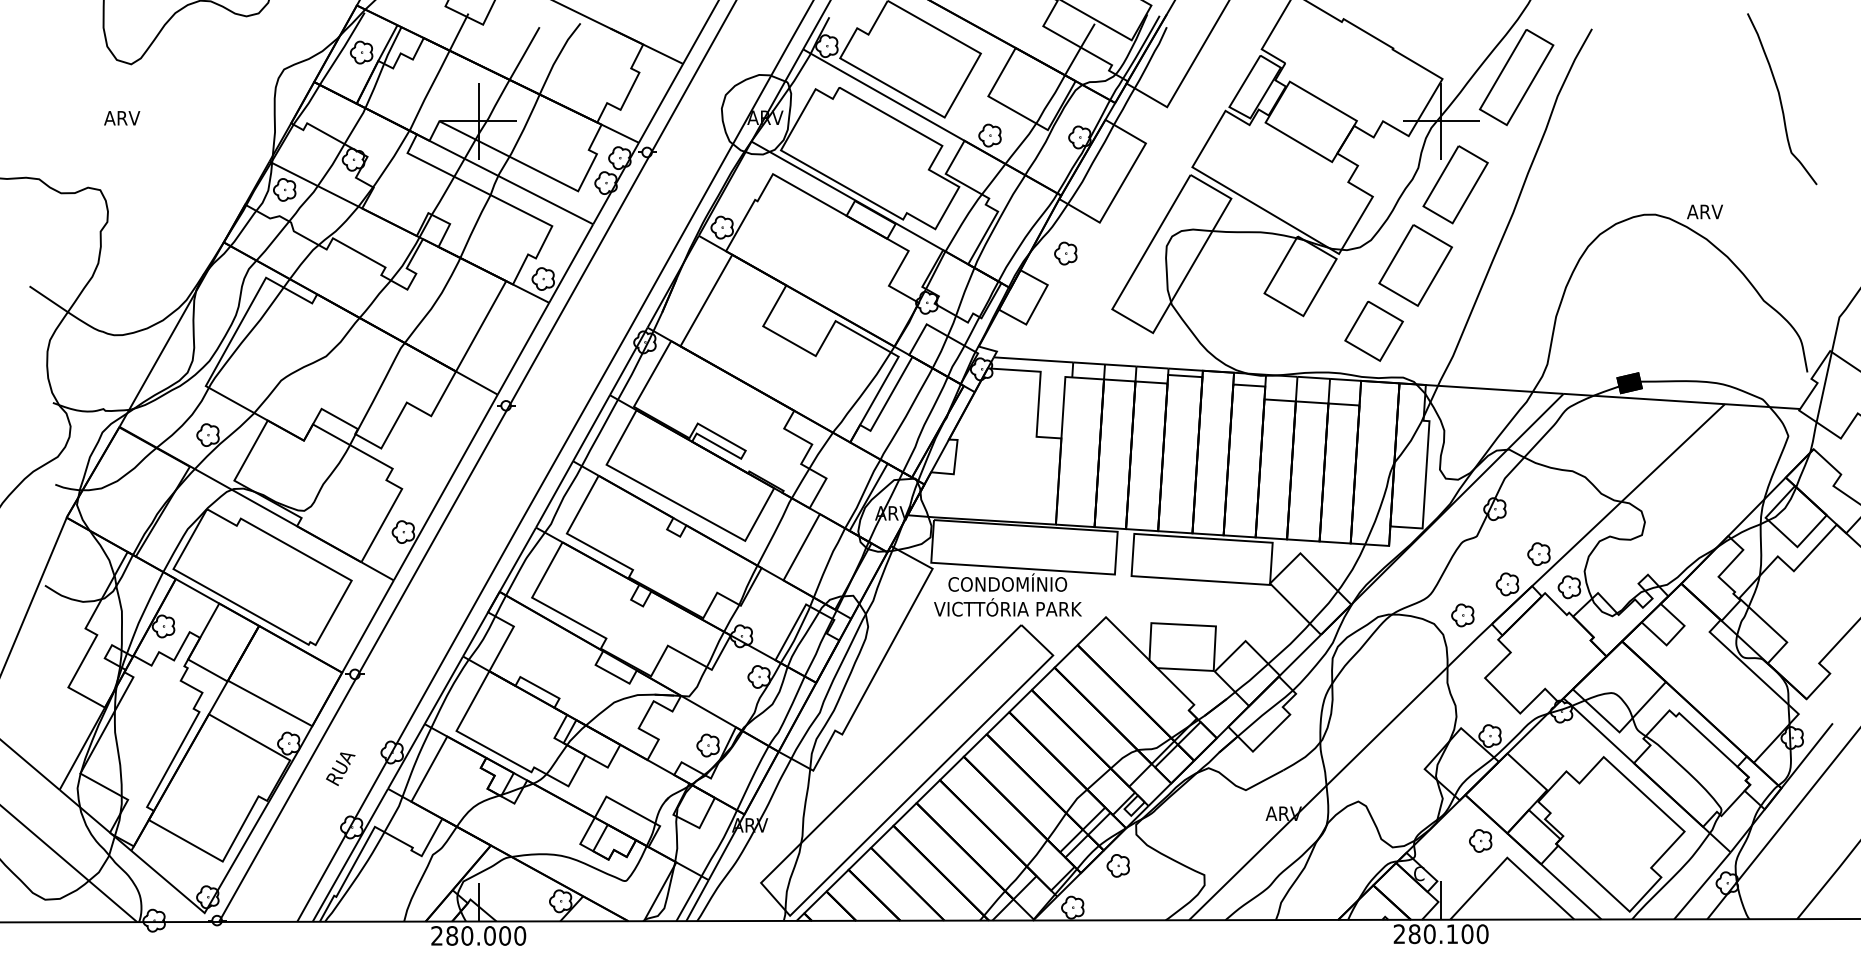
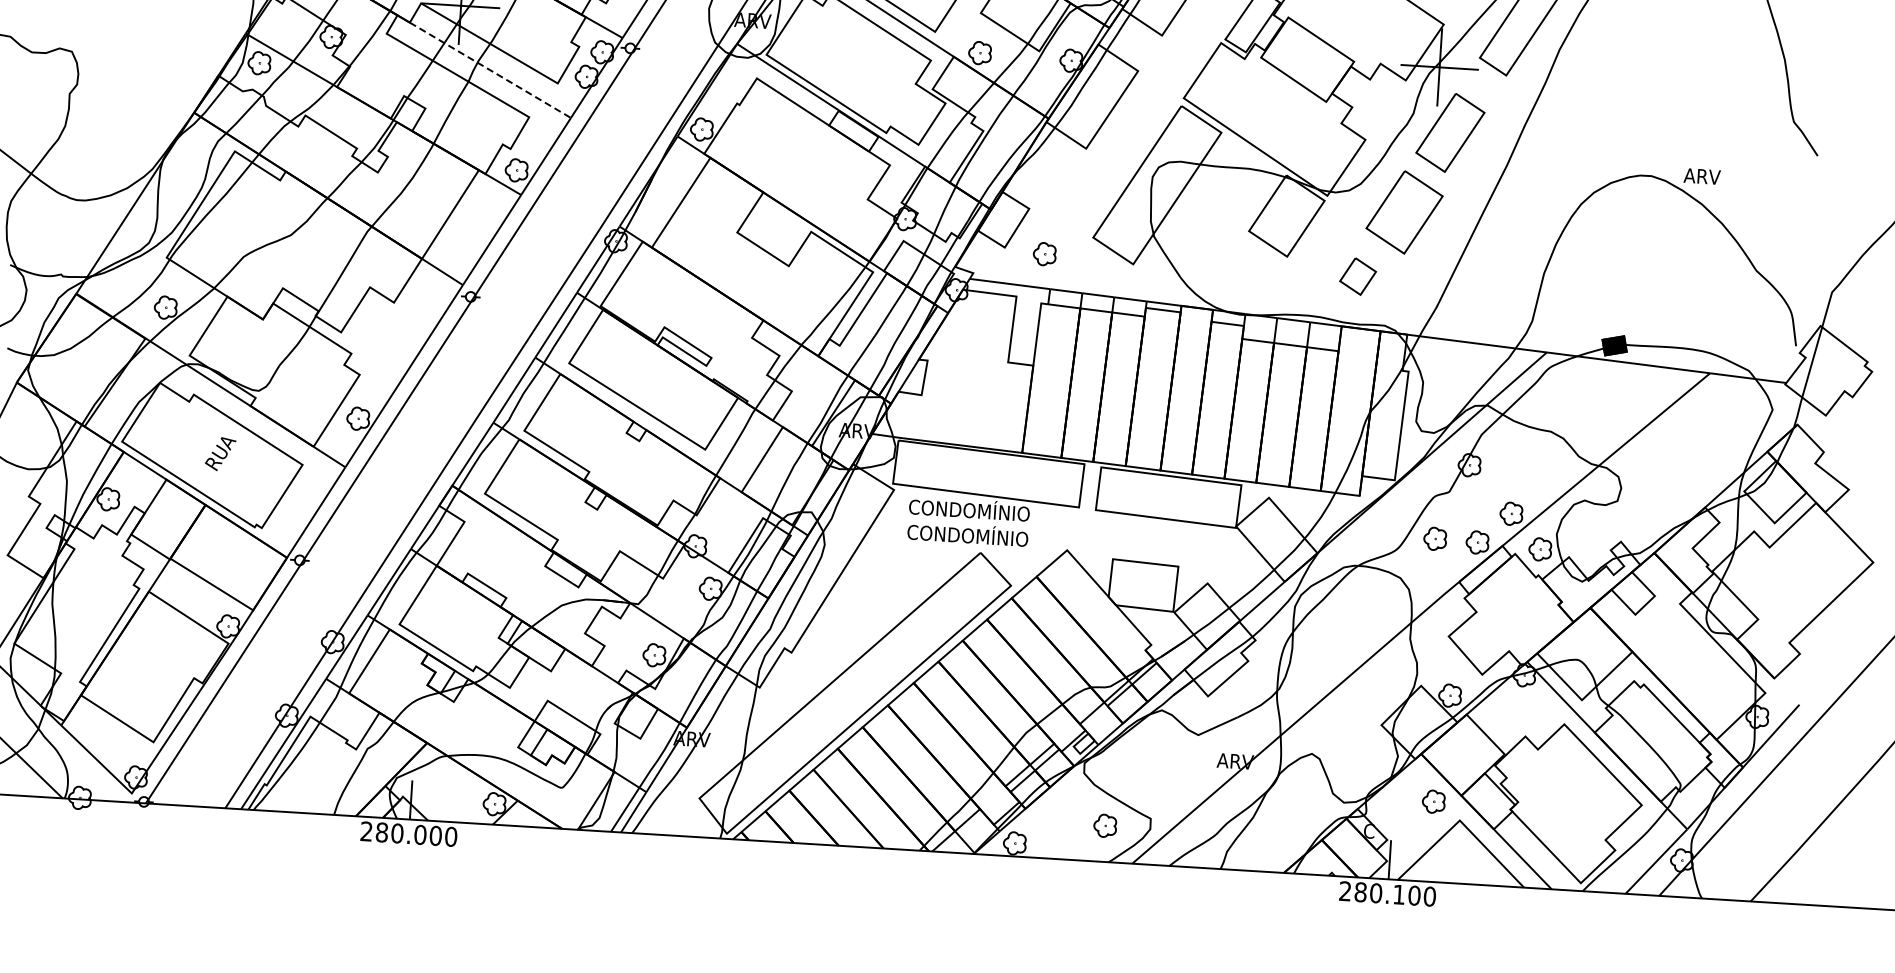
line: (511, 182) -> (490, 70), solid -> dashed
part: (1065, 253) -> (1044, 254), moved
part: (1373, 330) -> (1357, 275), size x0.6
text: (1007, 607) -> (967, 534), VICTTÓRIA PARK -> CONDOMÍNIO
part: (1462, 615) -> (1434, 538), moved
text: (340, 768) -> (220, 453), moved
part: (1117, 865) -> (1104, 825), moved

